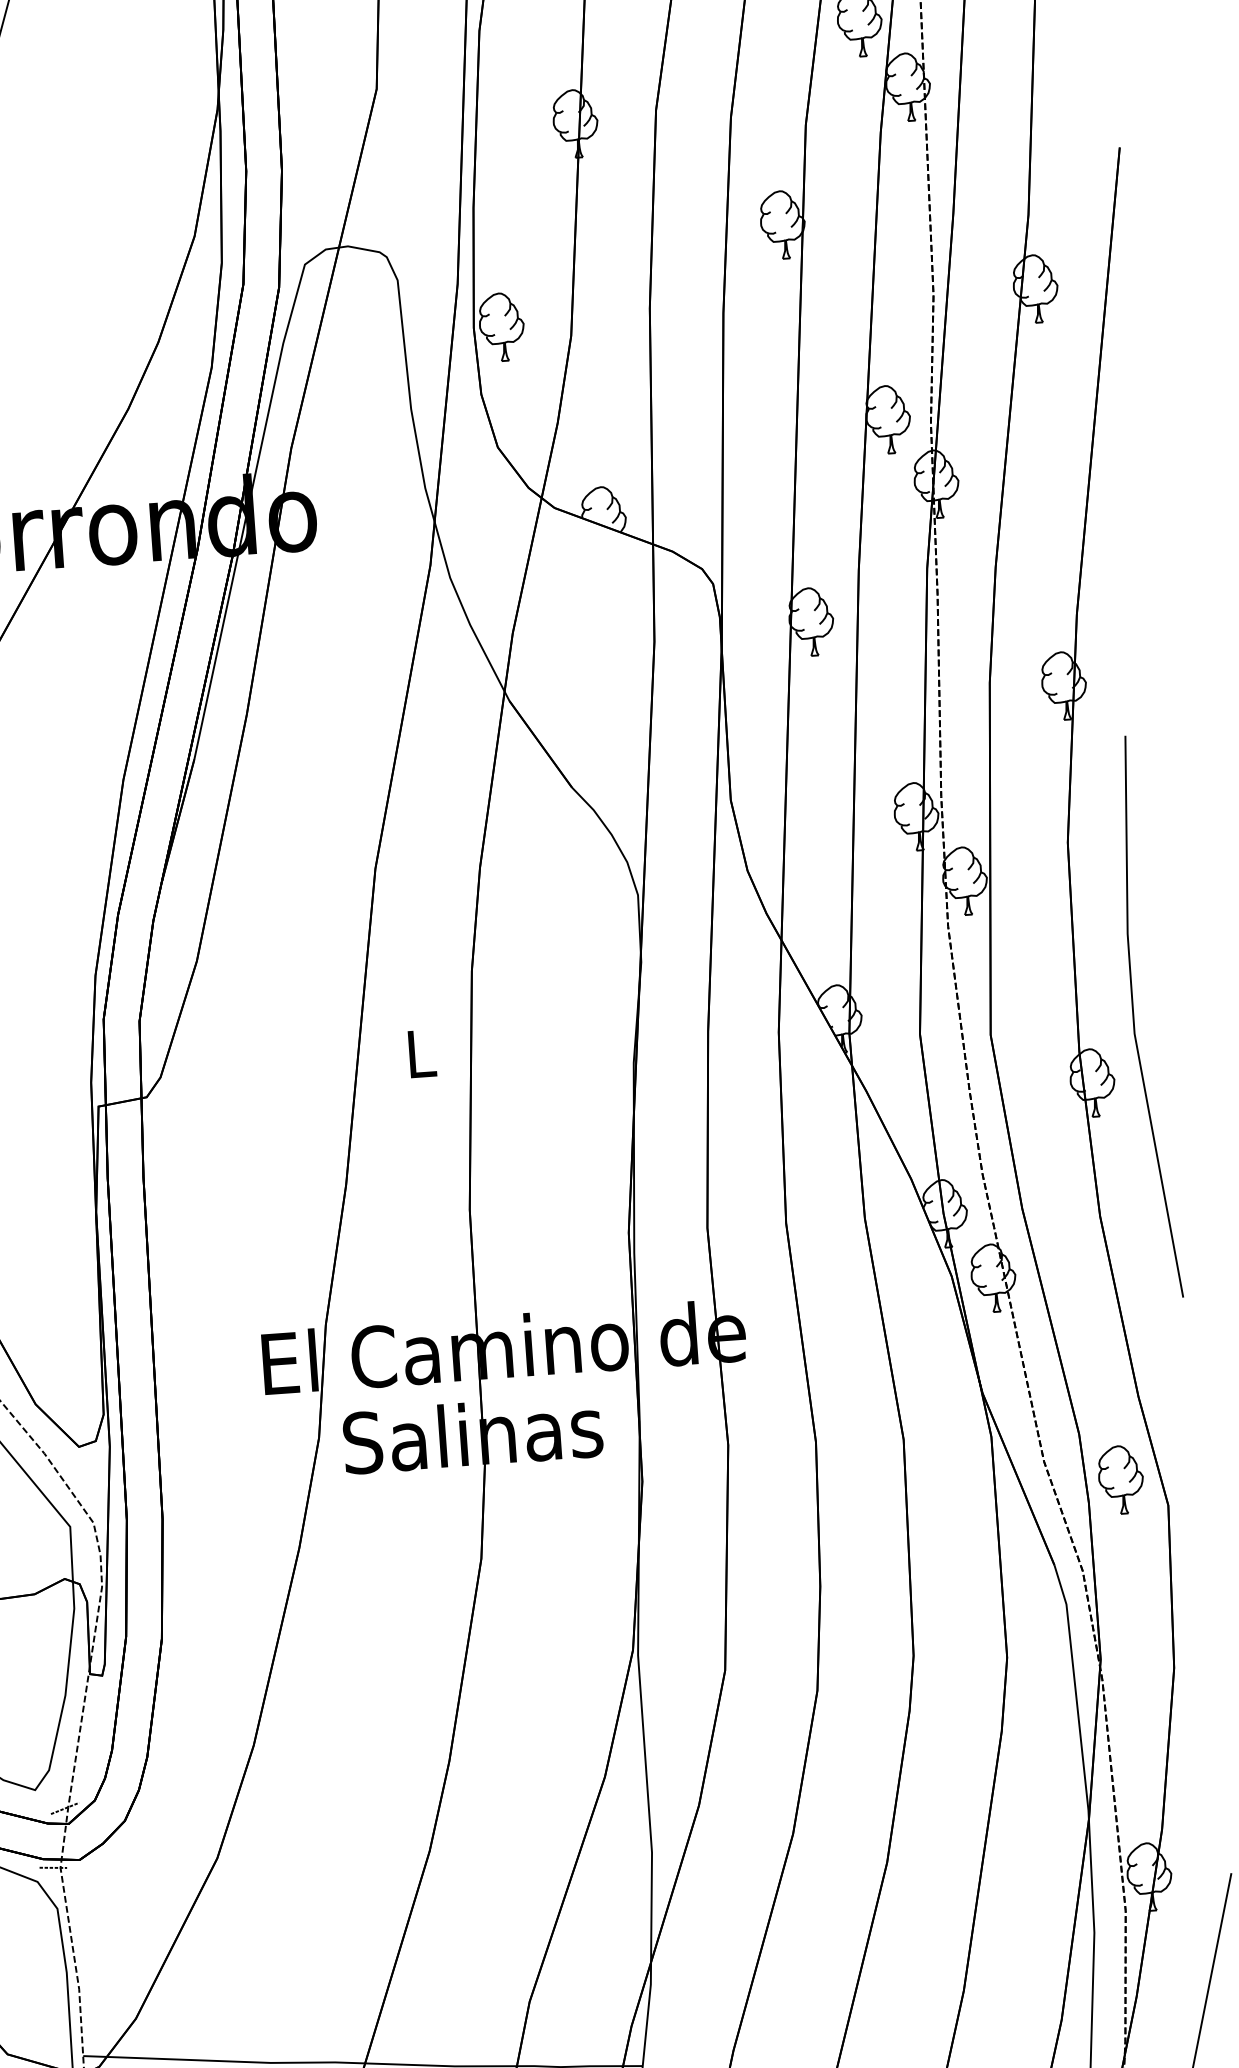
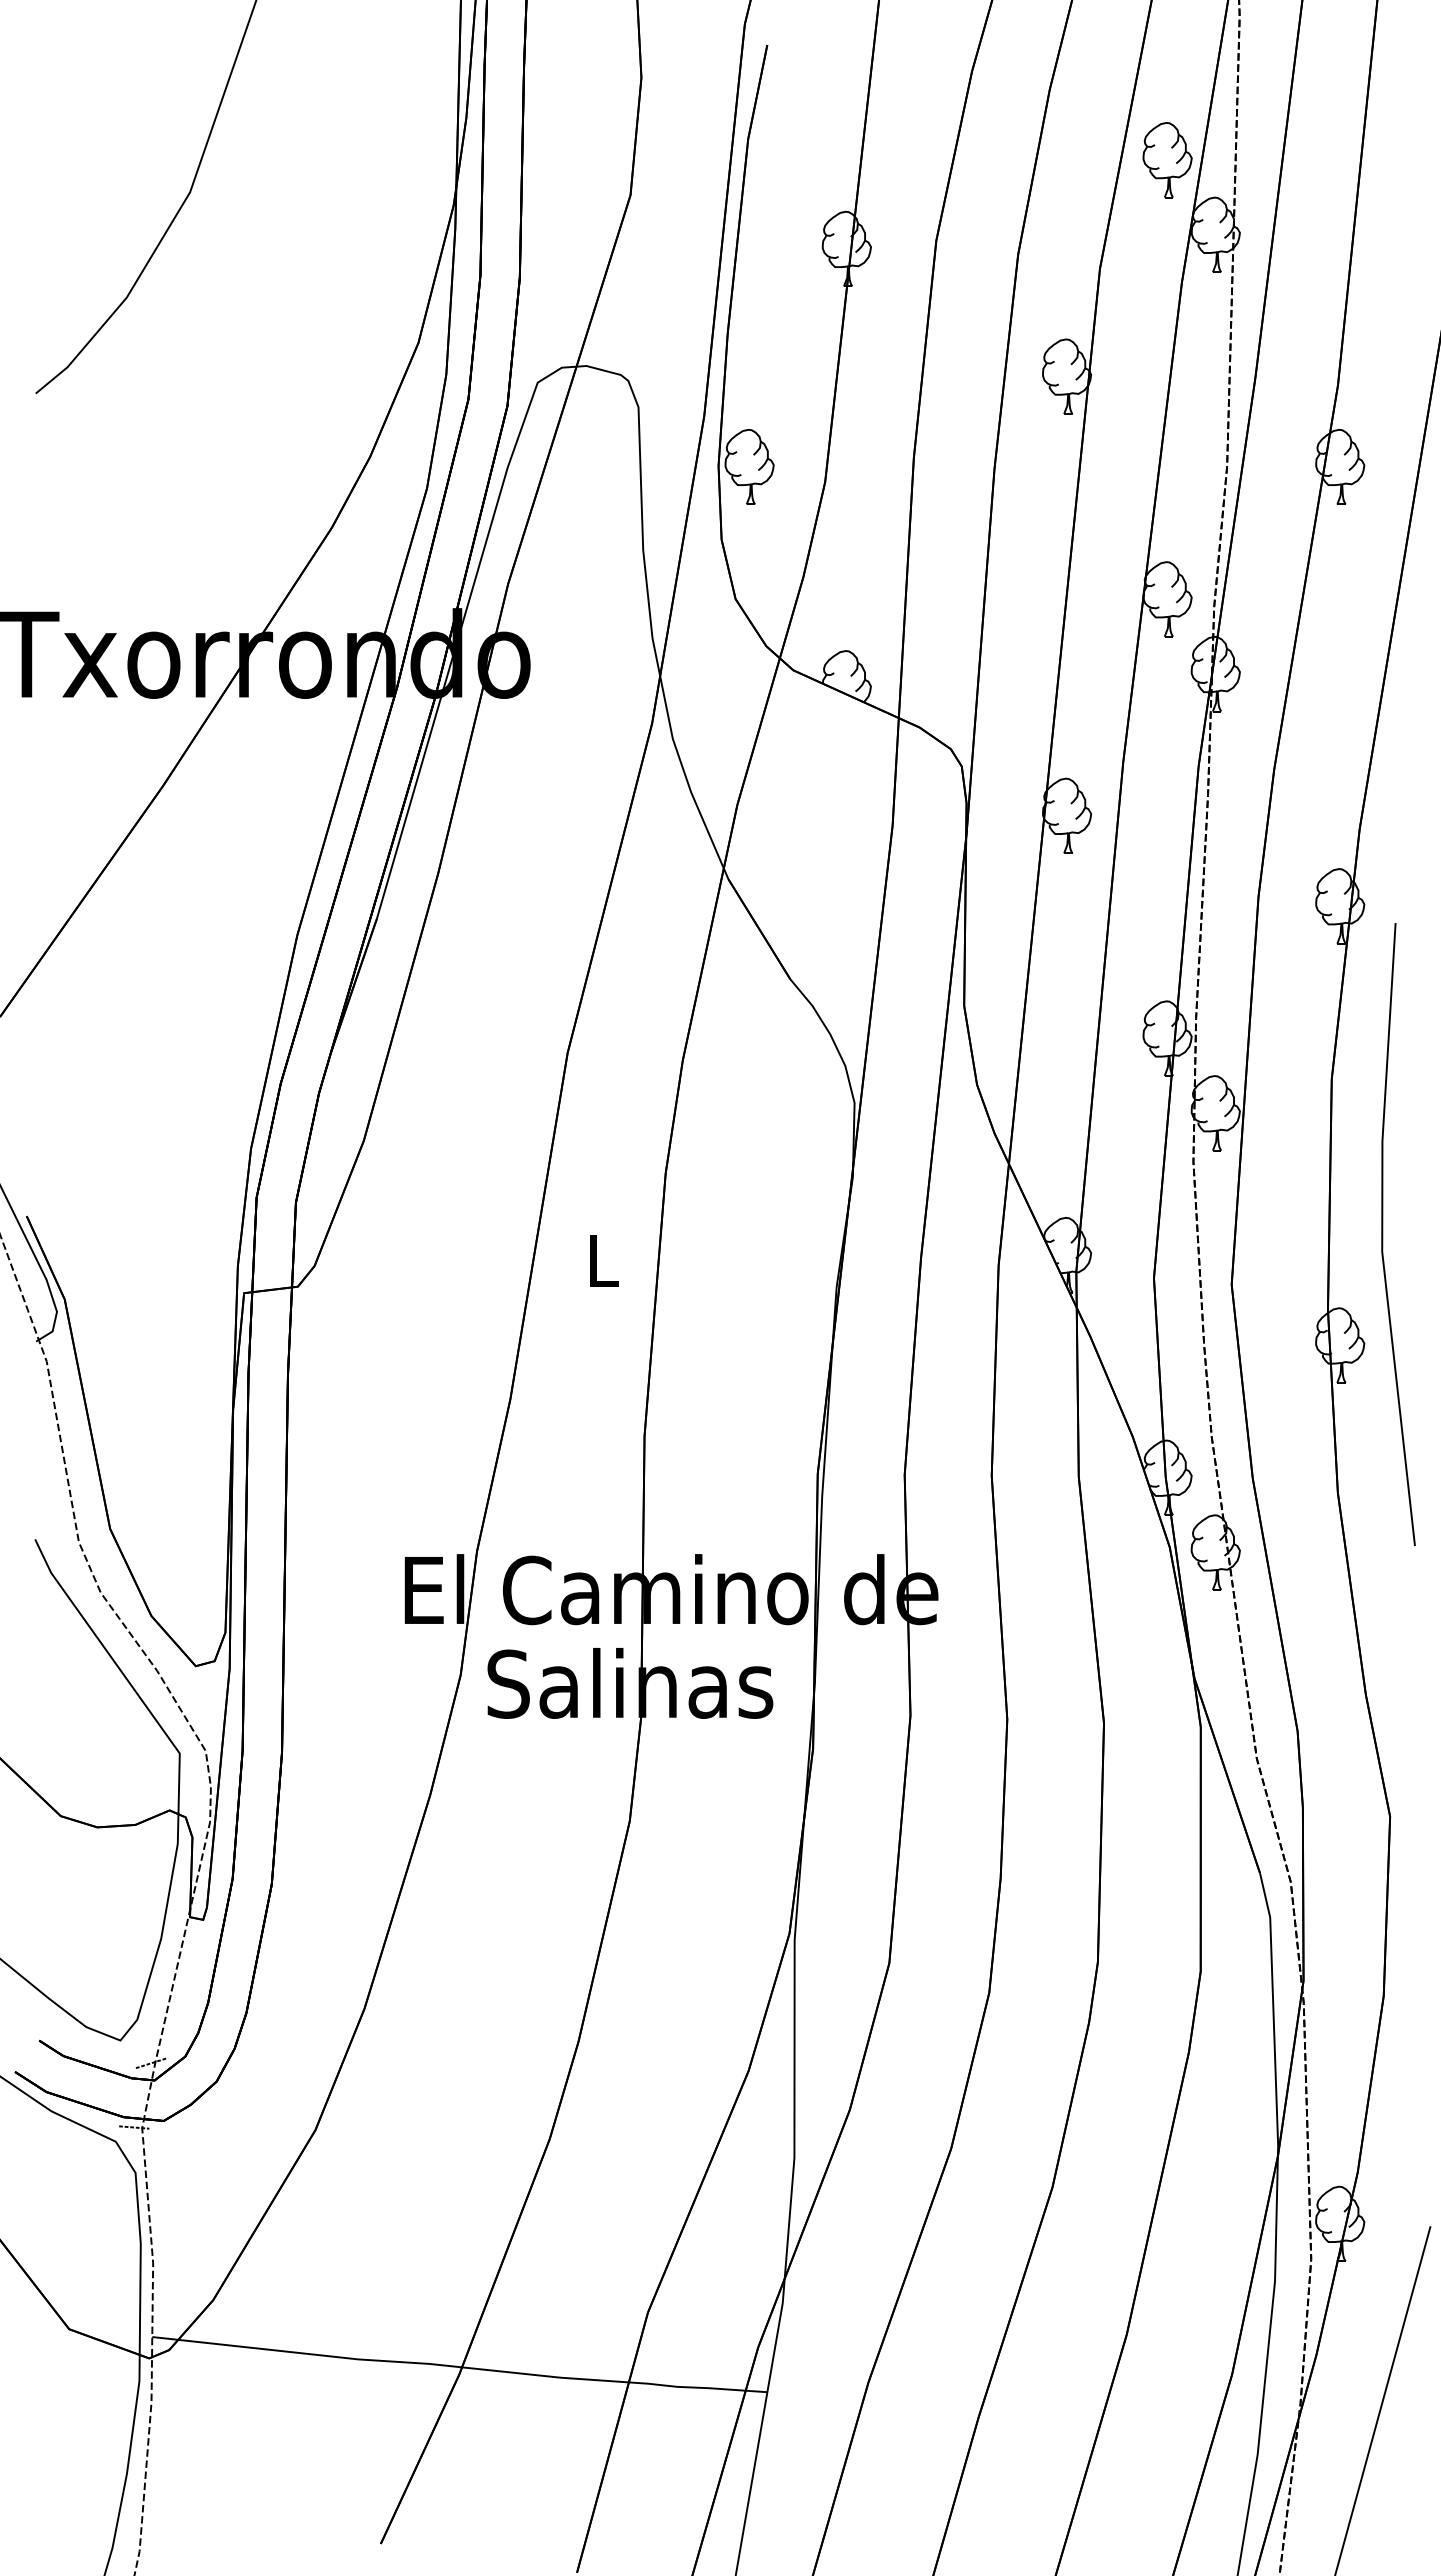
line: (1134, 1018) -> (1383, 1234), moved
part: (1121, 1479) -> (1340, 1784), removed

